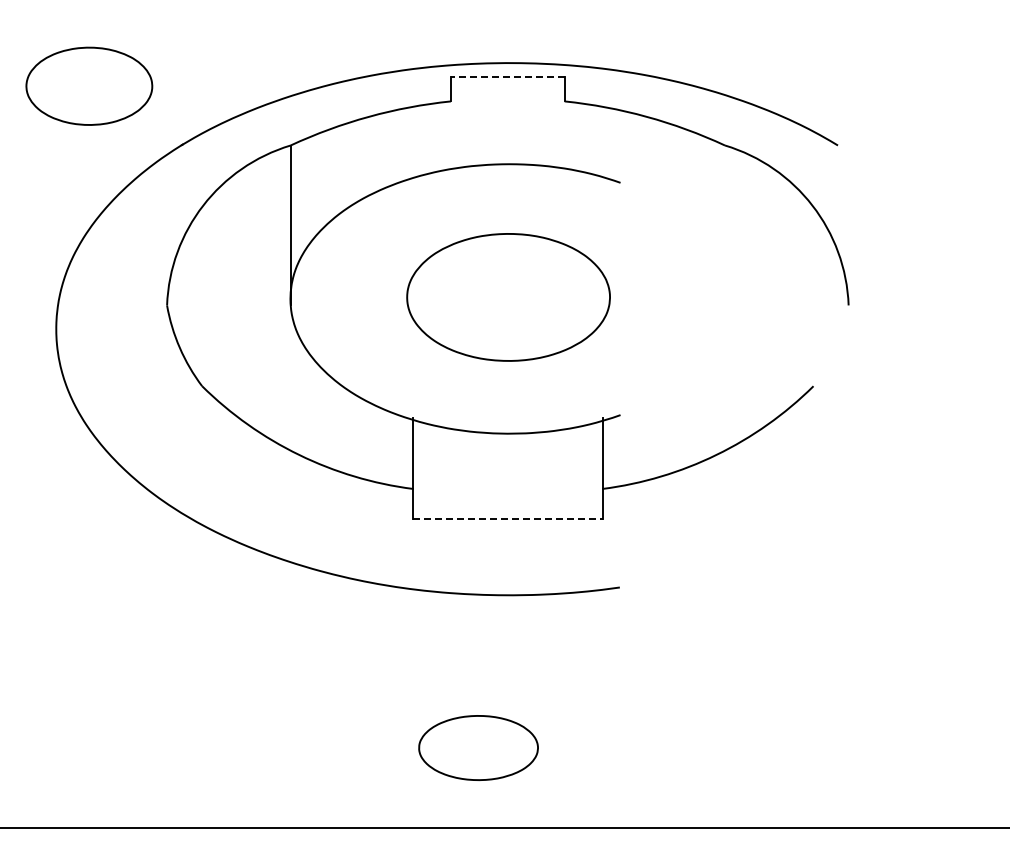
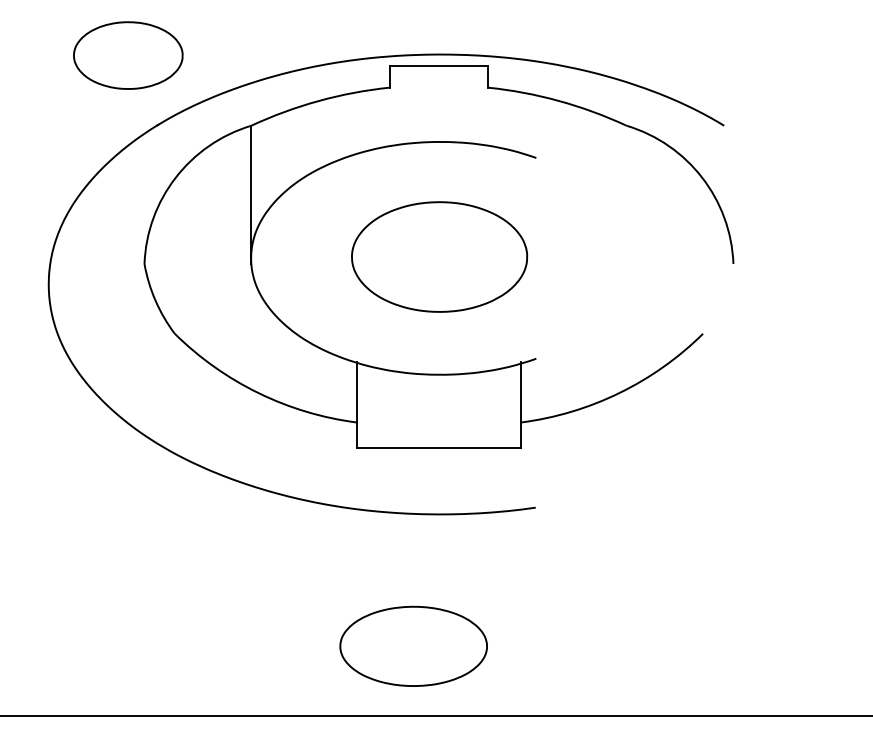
line: (507, 76) -> (438, 66), dashed -> solid
part: (89, 85) -> (128, 54), moved
line: (507, 518) -> (438, 448), dashed -> solid
part: (478, 747) -> (413, 645), size x1.43

